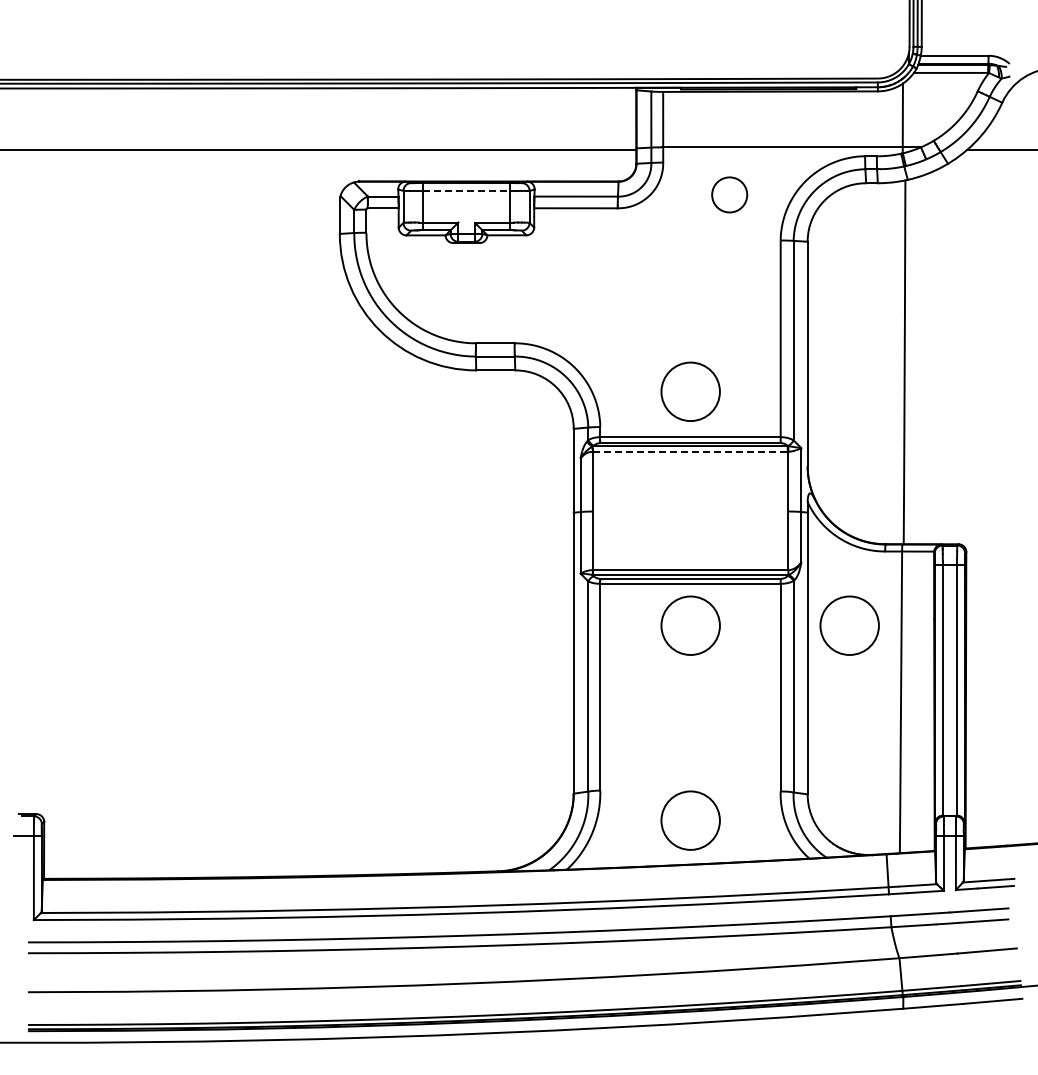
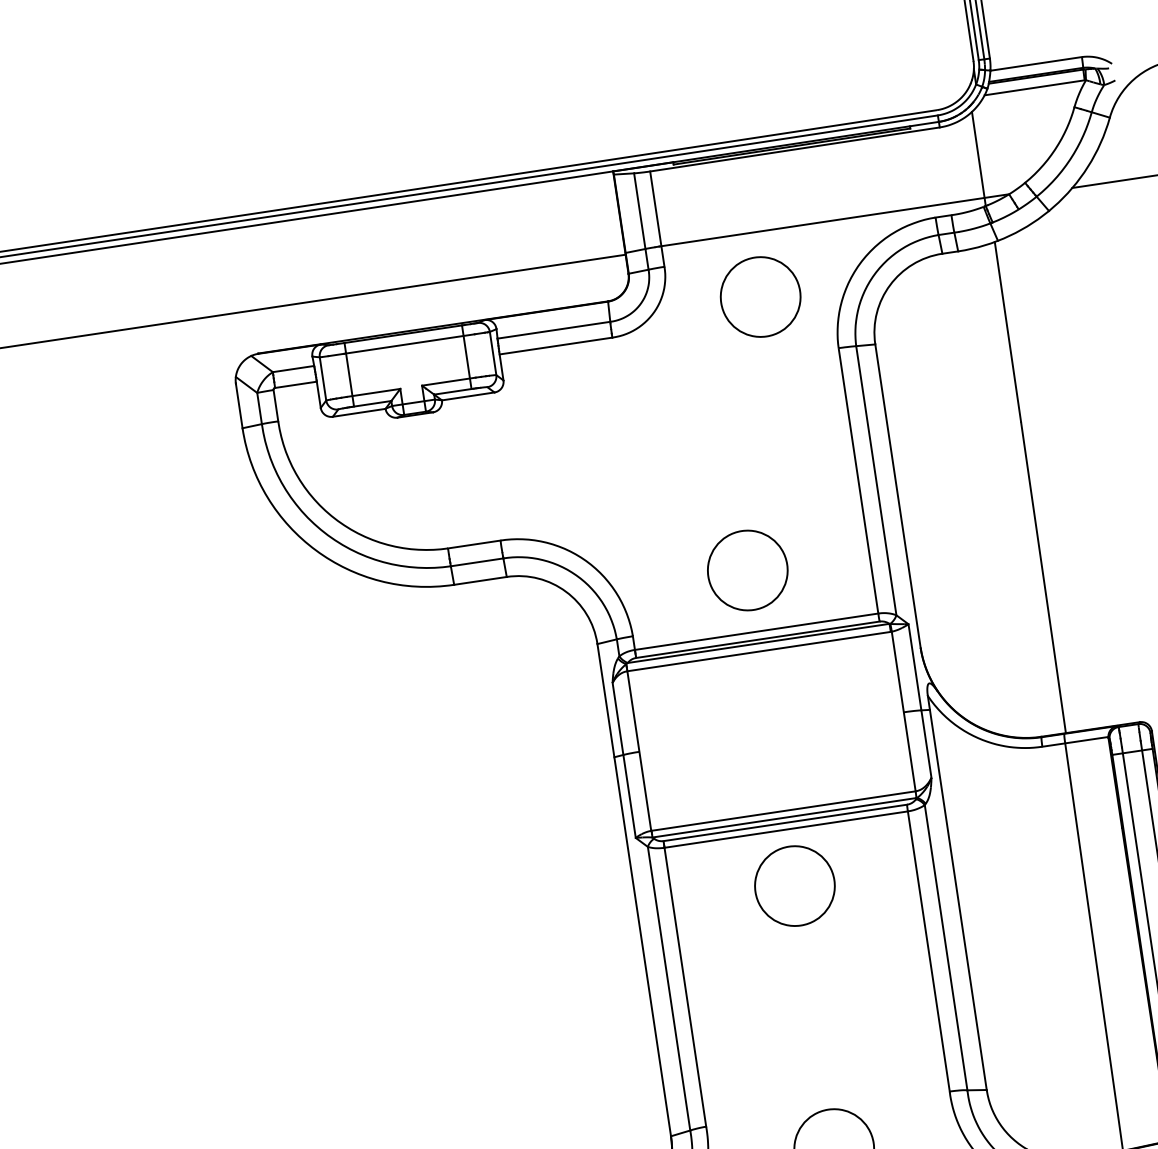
line: (469, 190) -> (408, 343), dashed -> solid
circle: (729, 194) -> (760, 296), size x1.67
line: (690, 451) -> (759, 651), dashed -> solid
circle: (849, 625) -> (1009, 853), removed

